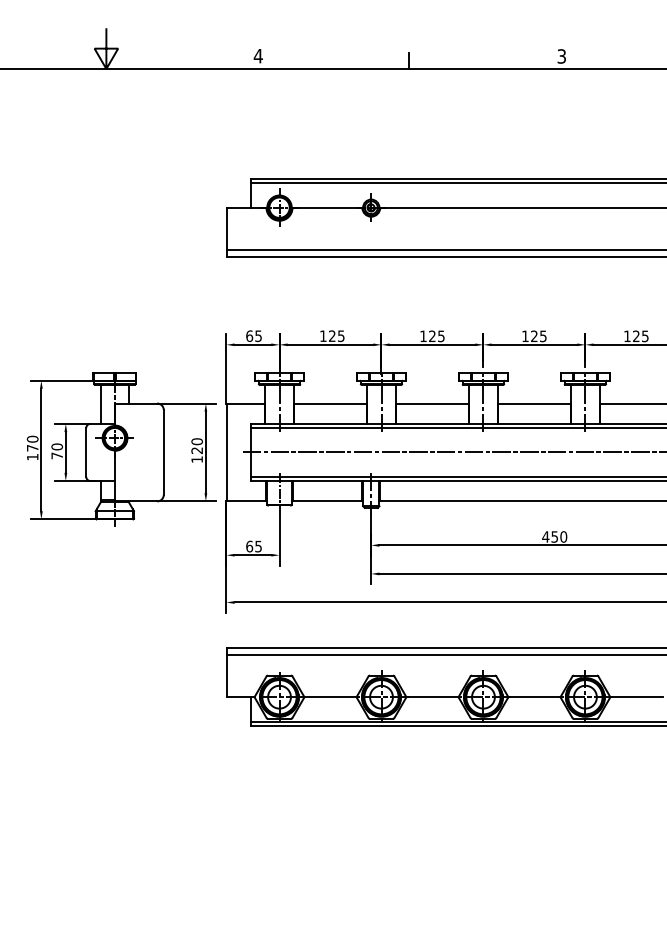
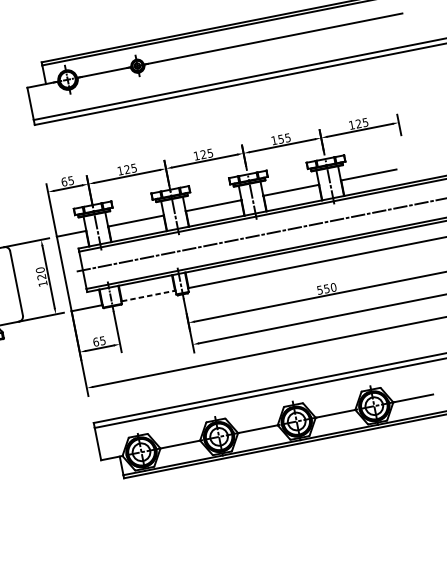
text: (534, 336) -> (281, 139), 125 -> 155
line: (327, 501) -> (148, 296), solid -> dashed
text: (545, 536) -> (319, 289), 450 -> 550

